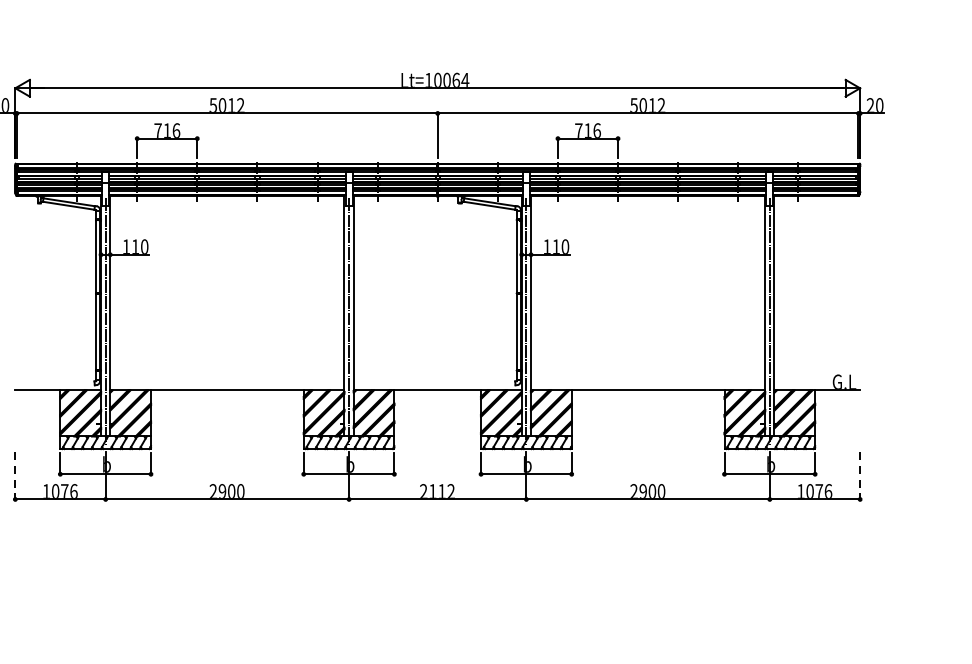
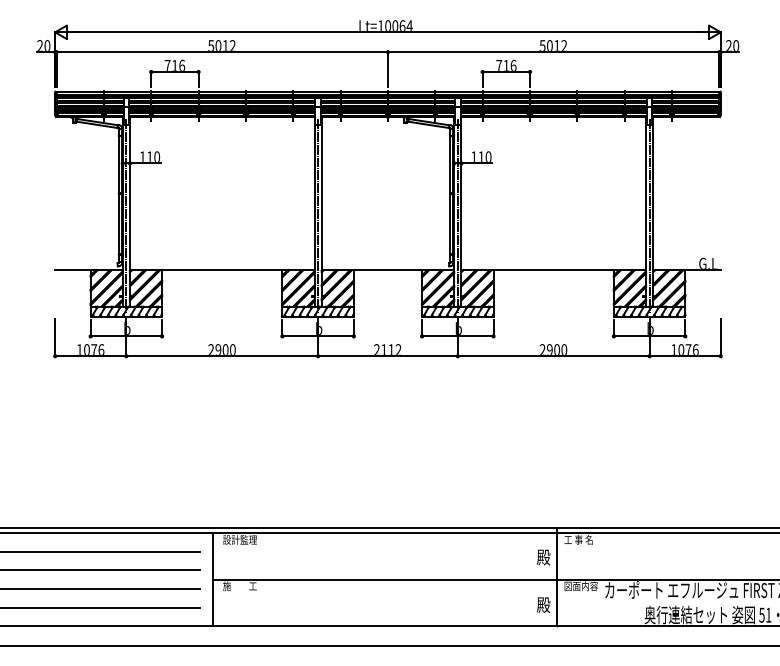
line: (15, 475) -> (55, 337), dashed -> solid
line: (859, 475) -> (720, 337), dashed -> solid

